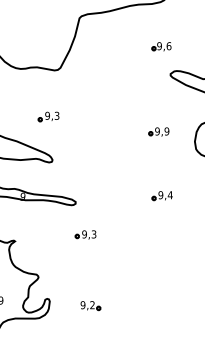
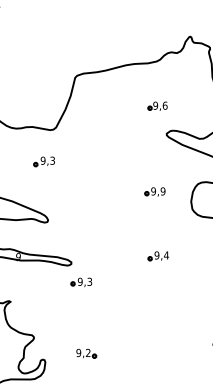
part: (47, 116) -> (43, 161), moved
part: (85, 235) -> (81, 282), moved
part: (90, 305) -> (86, 353), moved

